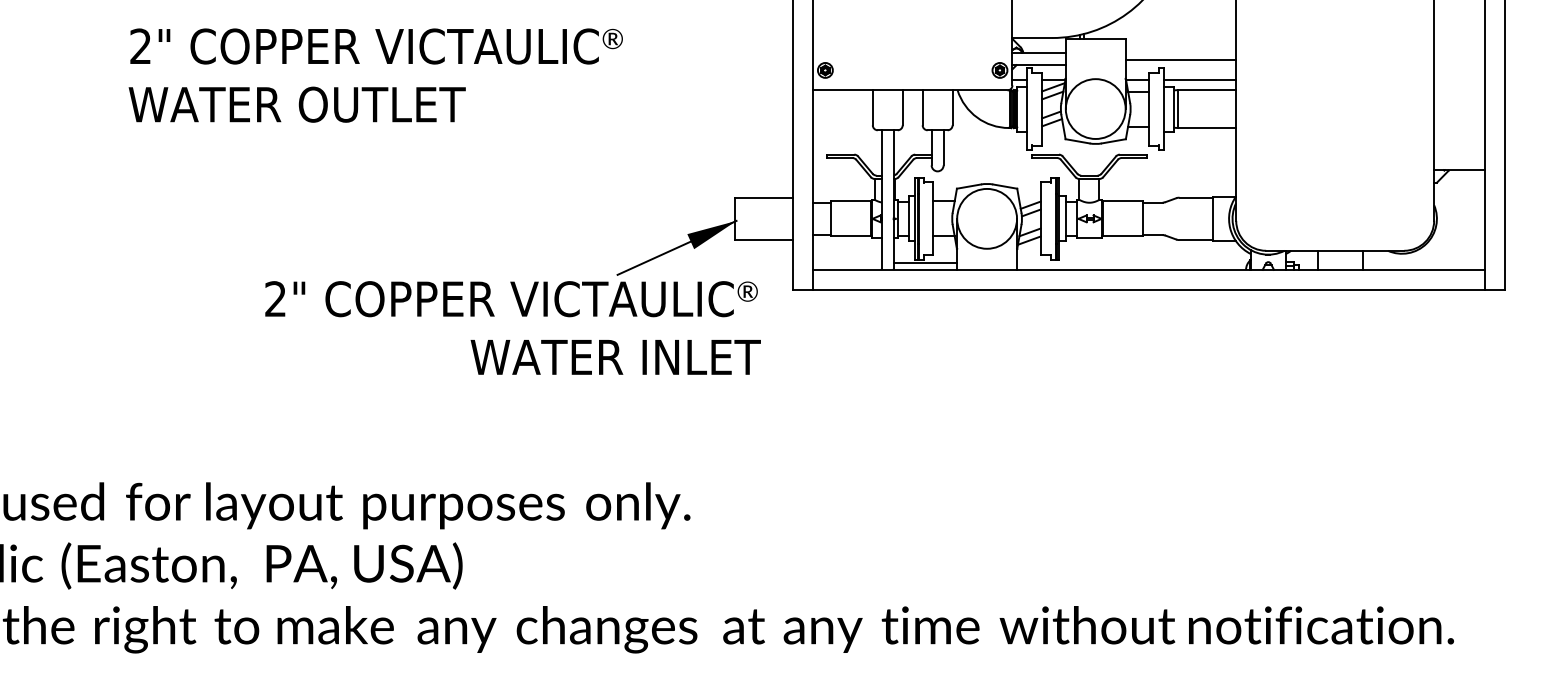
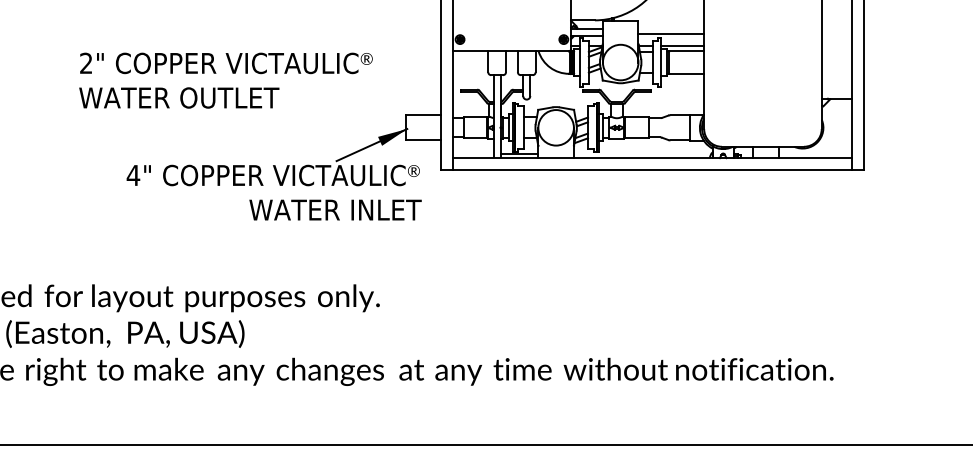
text: (375, 75) -> (225, 80), moved
text: (275, 297) -> (133, 174), 2" -> 4"

